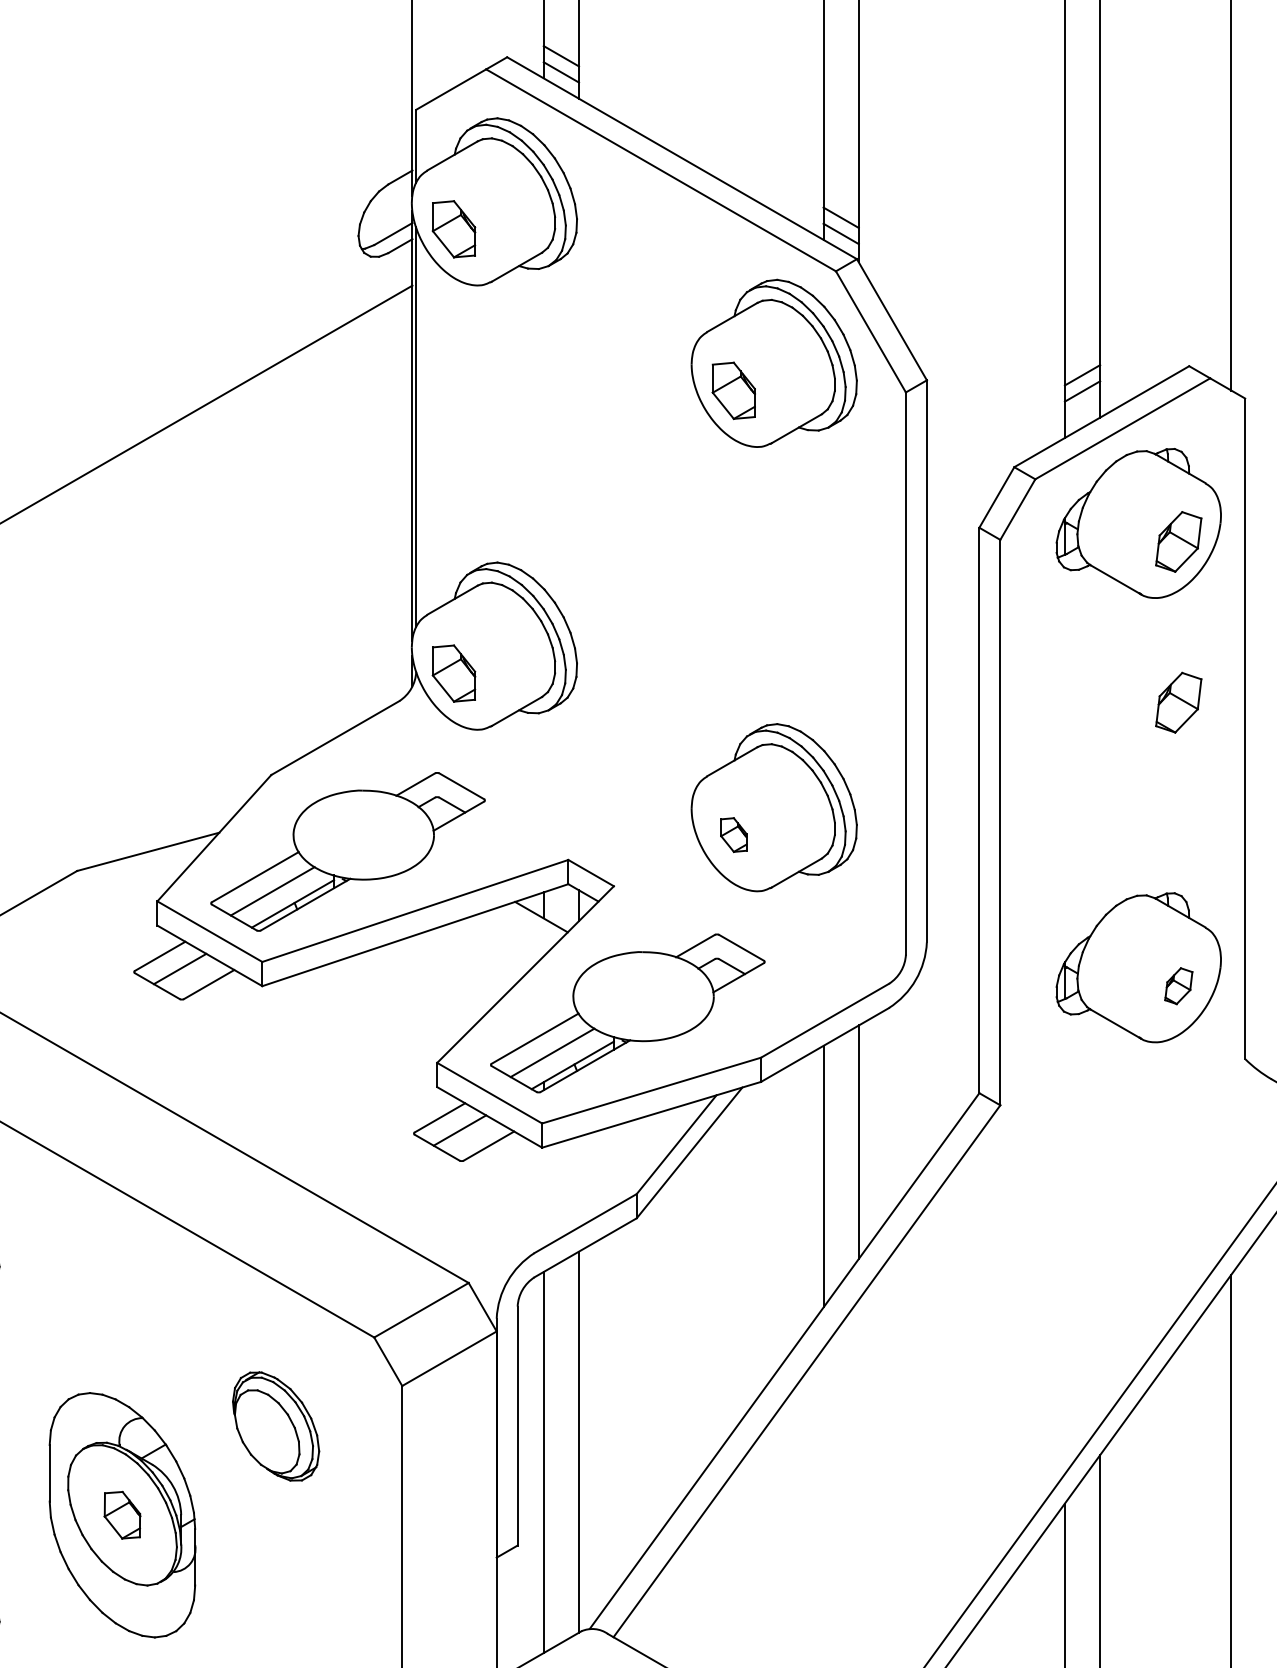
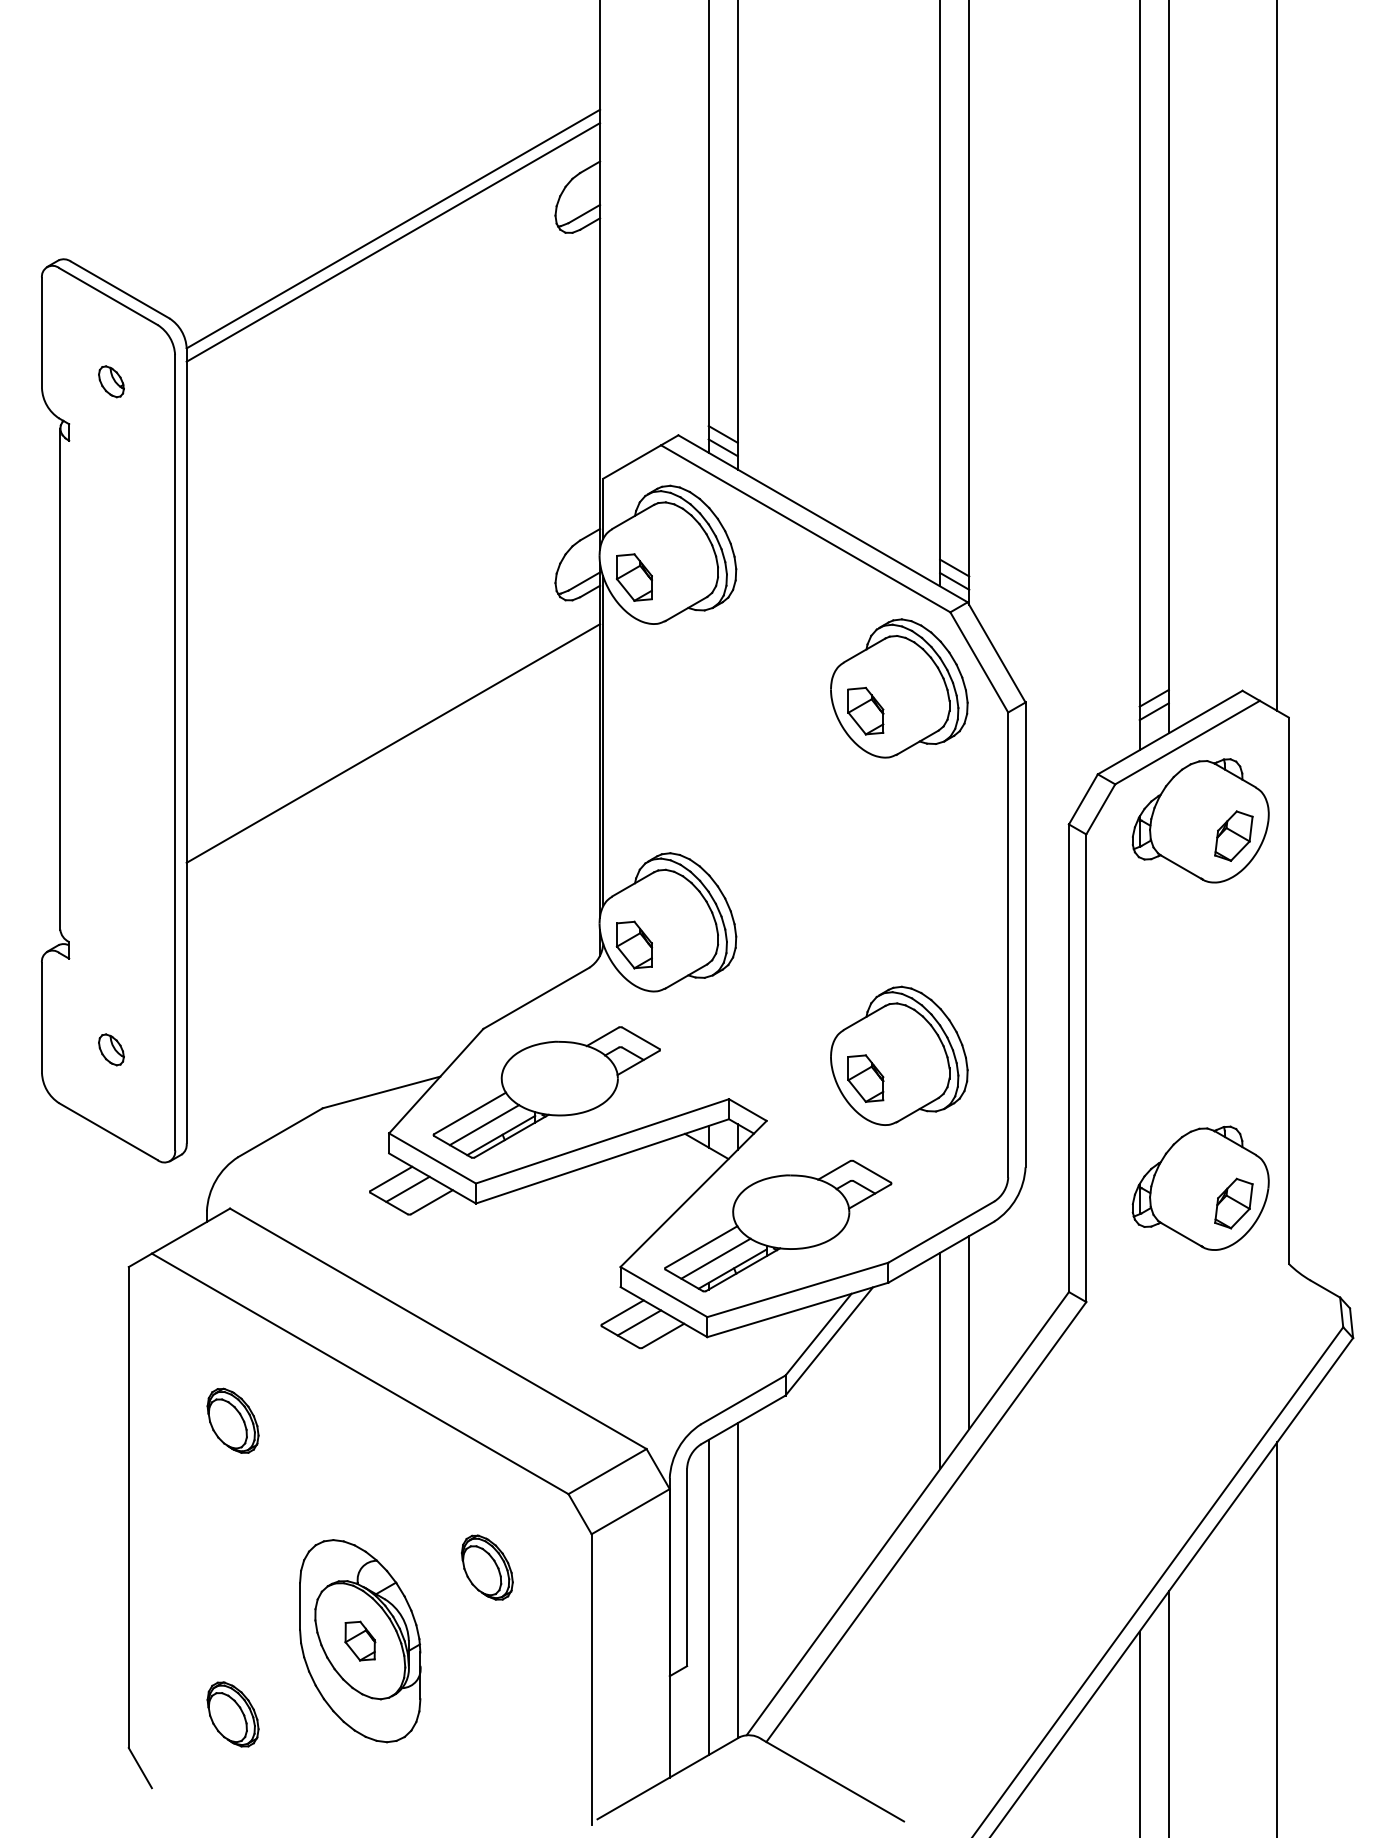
part: (1178, 701) -> (1233, 968), removed
part: (733, 834) -> (865, 1078), size x1.67
part: (1178, 986) -> (1233, 1203), size x1.67
part: (276, 1426) -> (487, 1567), size x0.71

